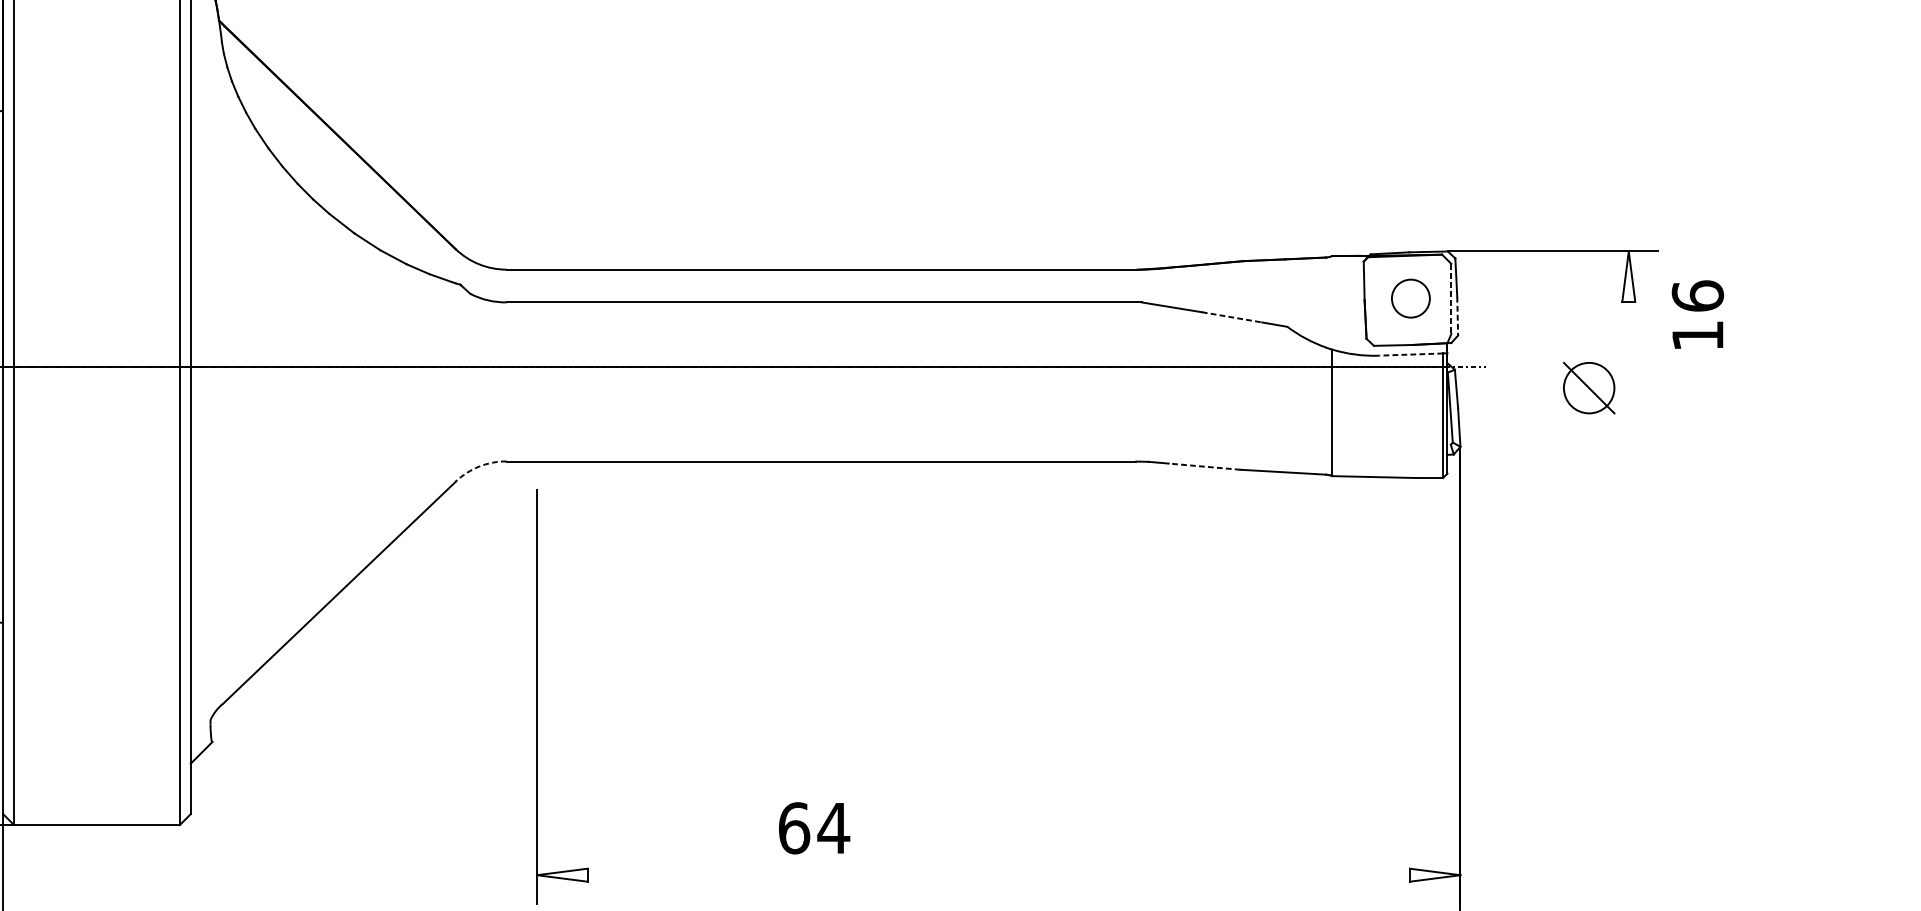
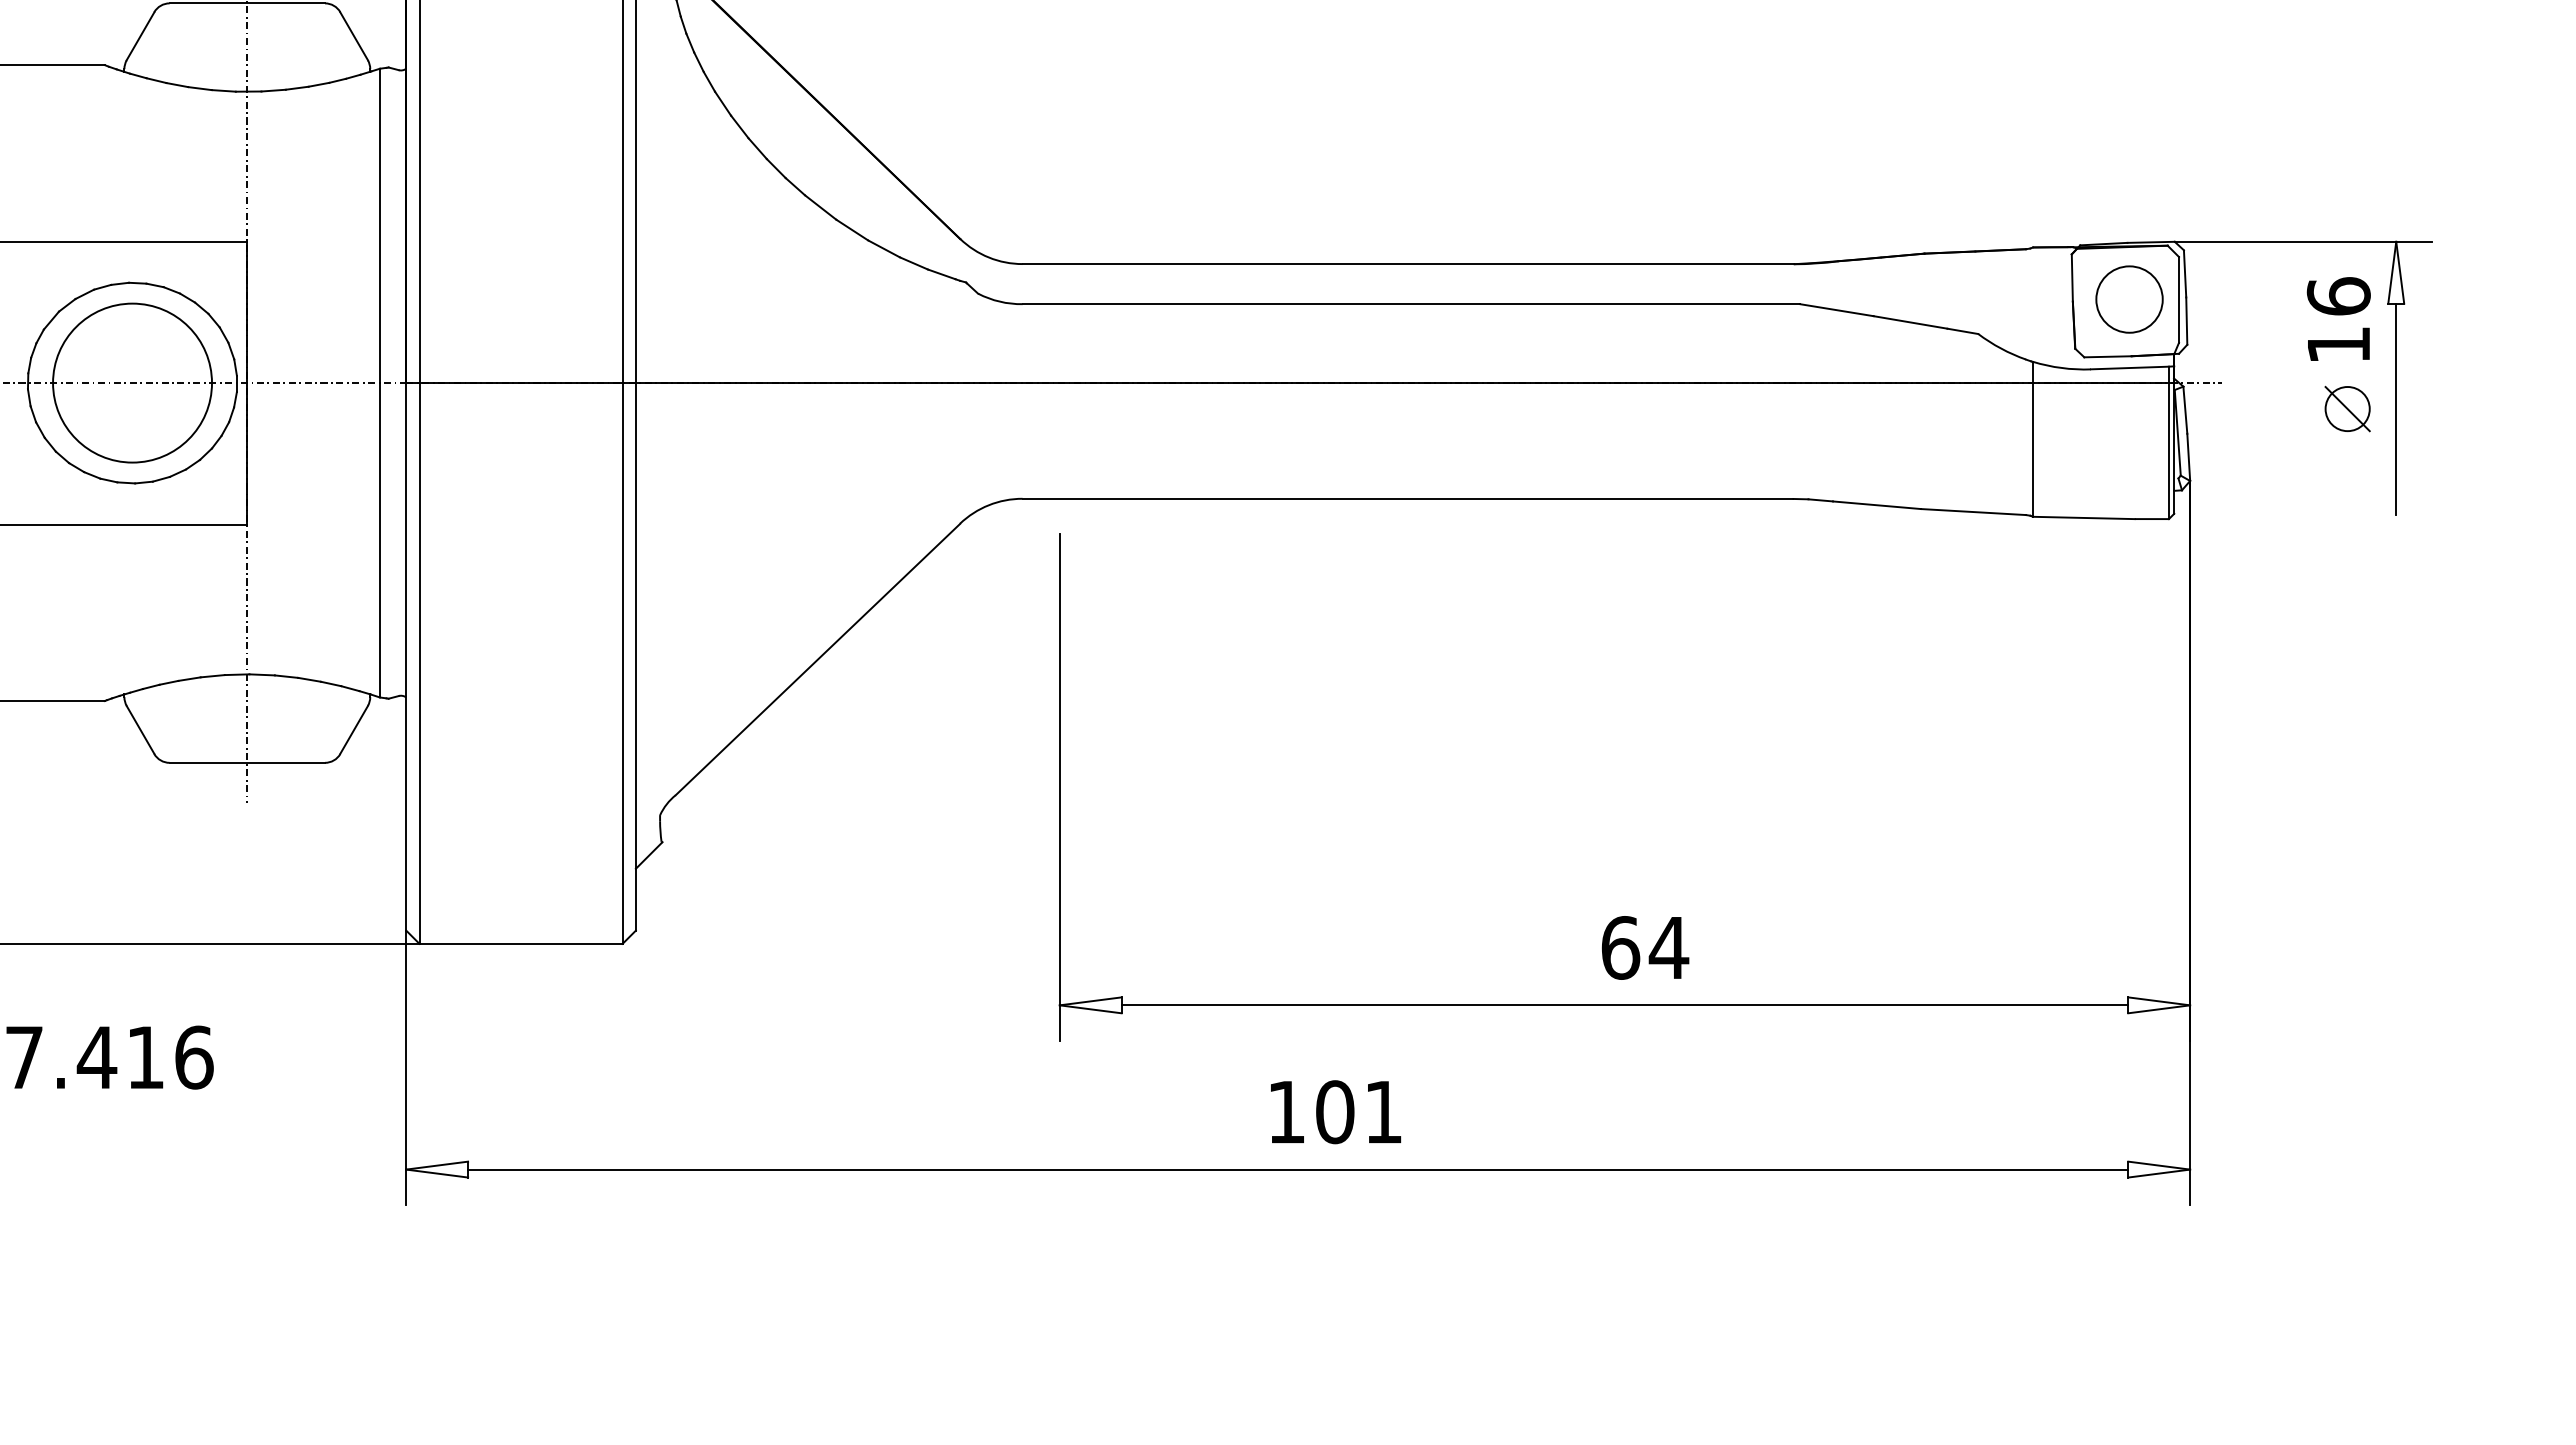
circle: (1410, 298) -> (2129, 299), size x1.43
line: (1451, 298) -> (2179, 299), dashed -> solid
text: (1697, 314) -> (2338, 318), moved
line: (1457, 316) -> (2186, 321), dashed -> solid
line: (1232, 317) -> (1911, 322), dashed -> solid
line: (1411, 354) -> (2130, 368), dashed -> solid
part: (1588, 387) -> (2347, 408), size x0.71
line: (1629, 388) -> (2396, 409), added
arc: (478, 466) -> (988, 505), dashed -> solid
line: (1204, 466) -> (1876, 505), dashed -> solid
text: (814, 827) -> (1645, 947), moved
line: (998, 875) -> (1624, 1005), added

